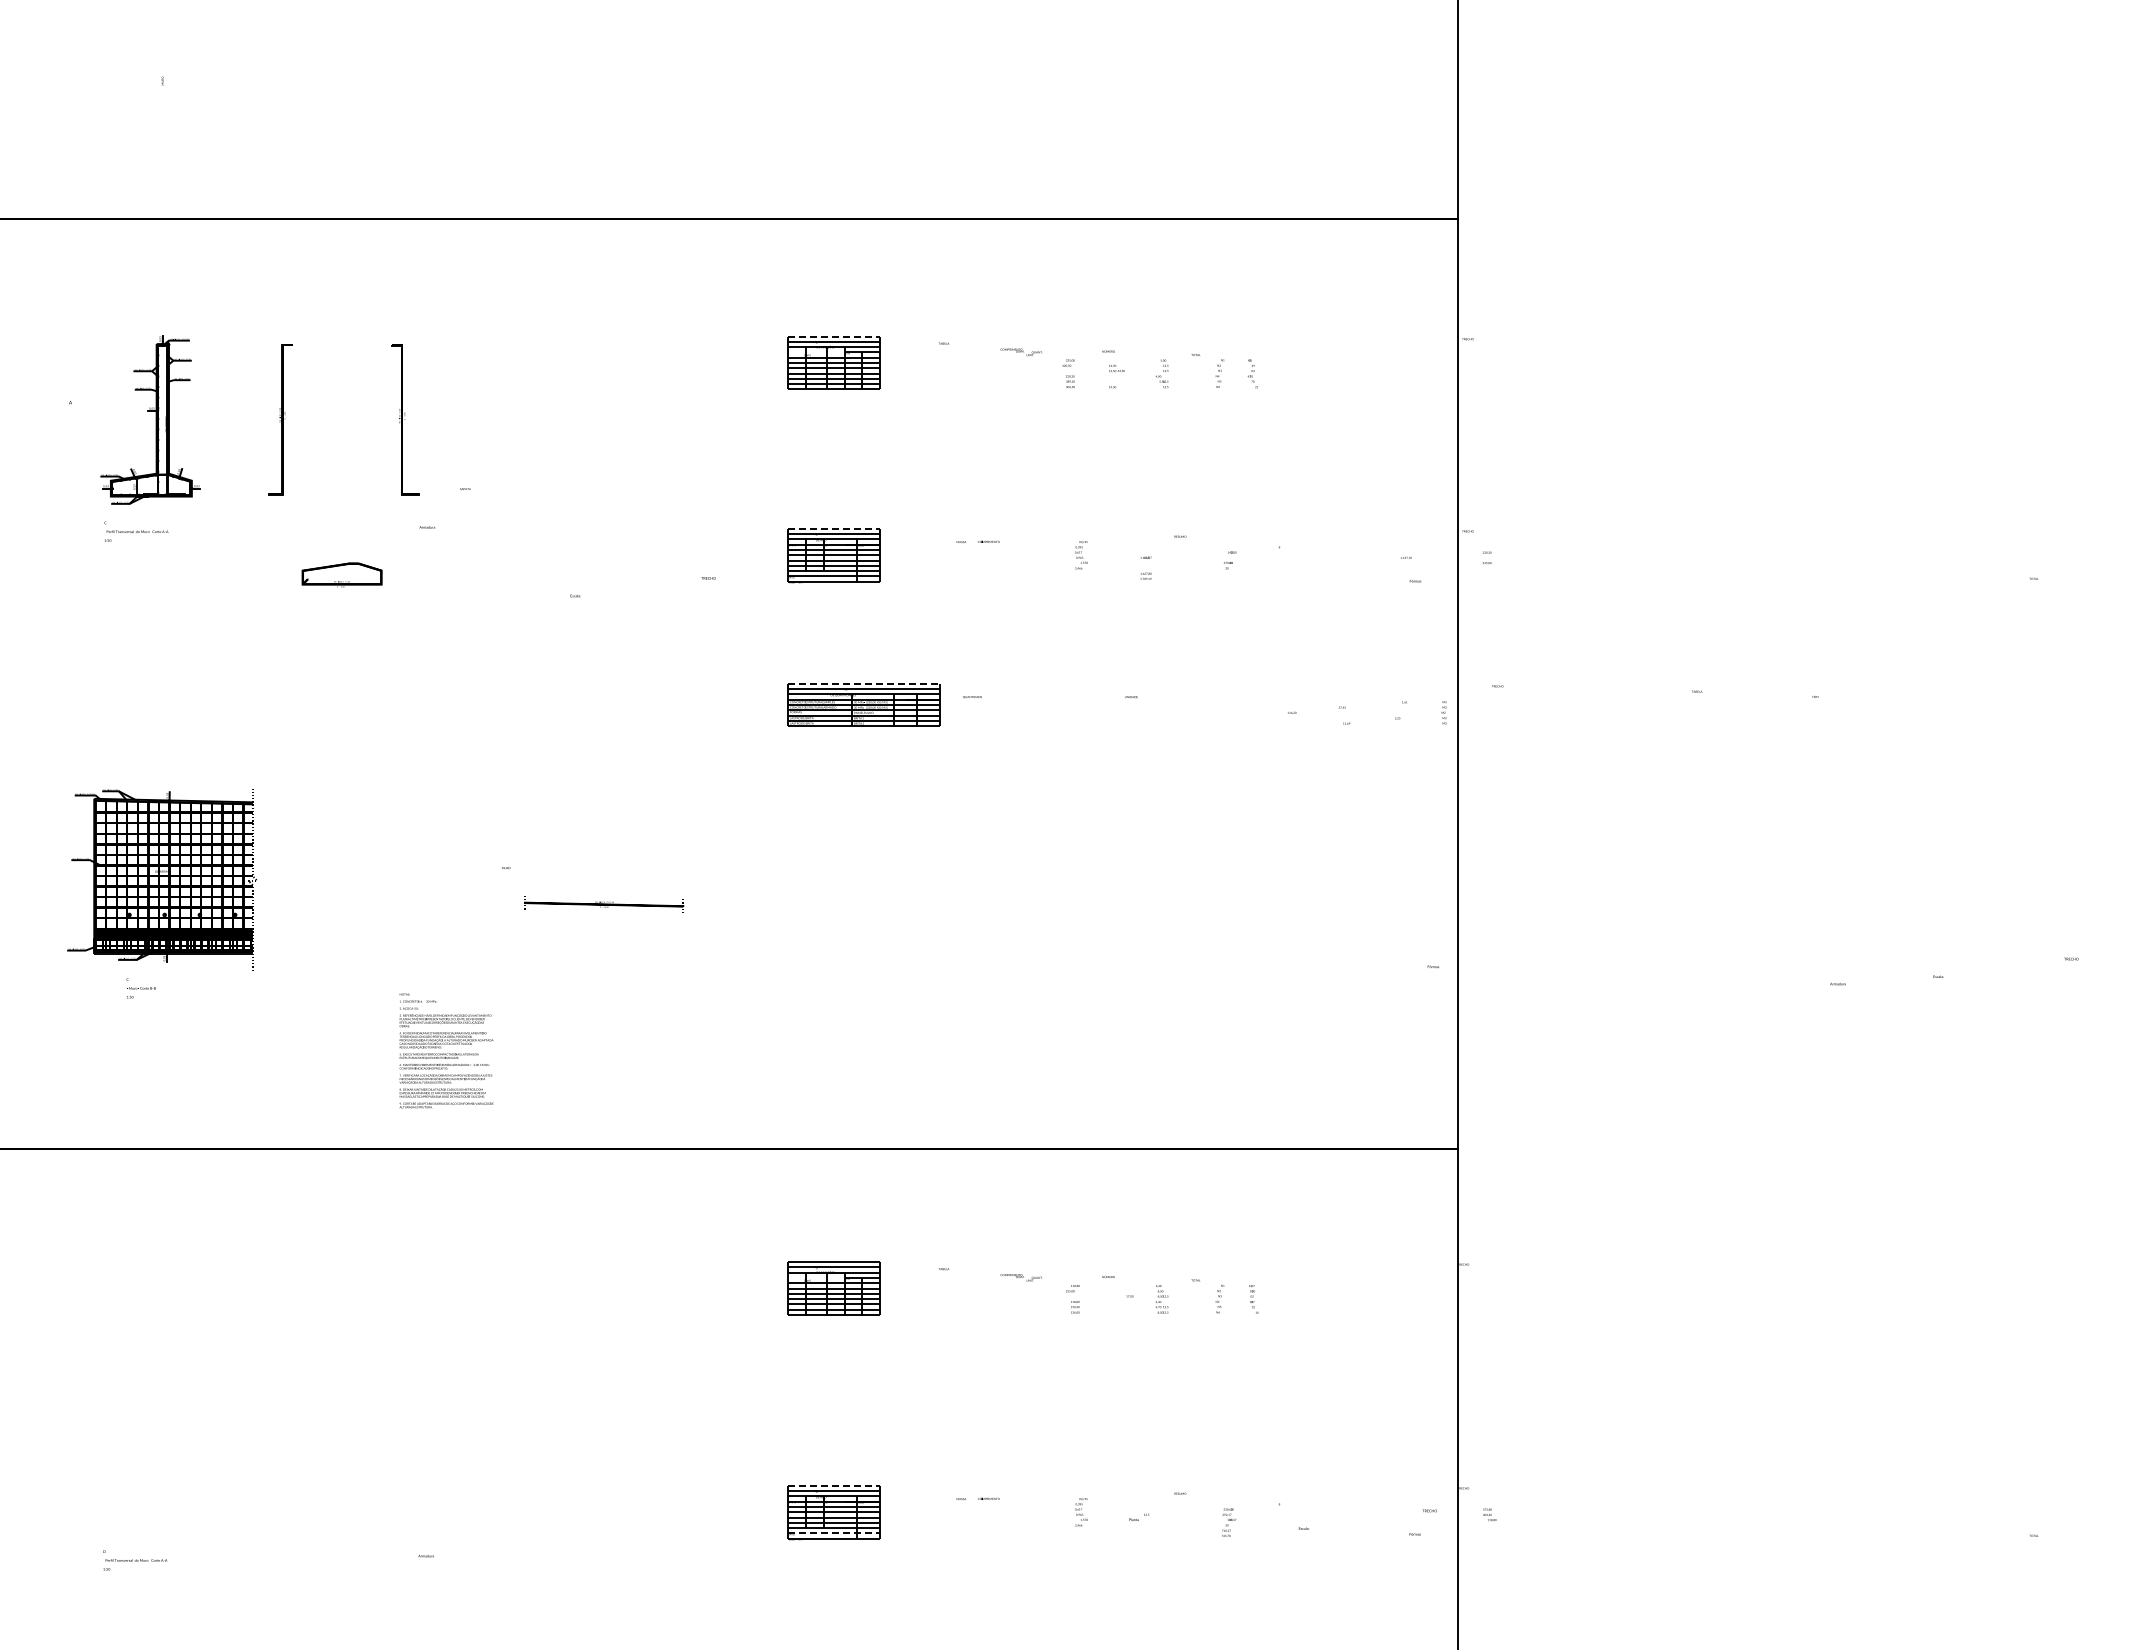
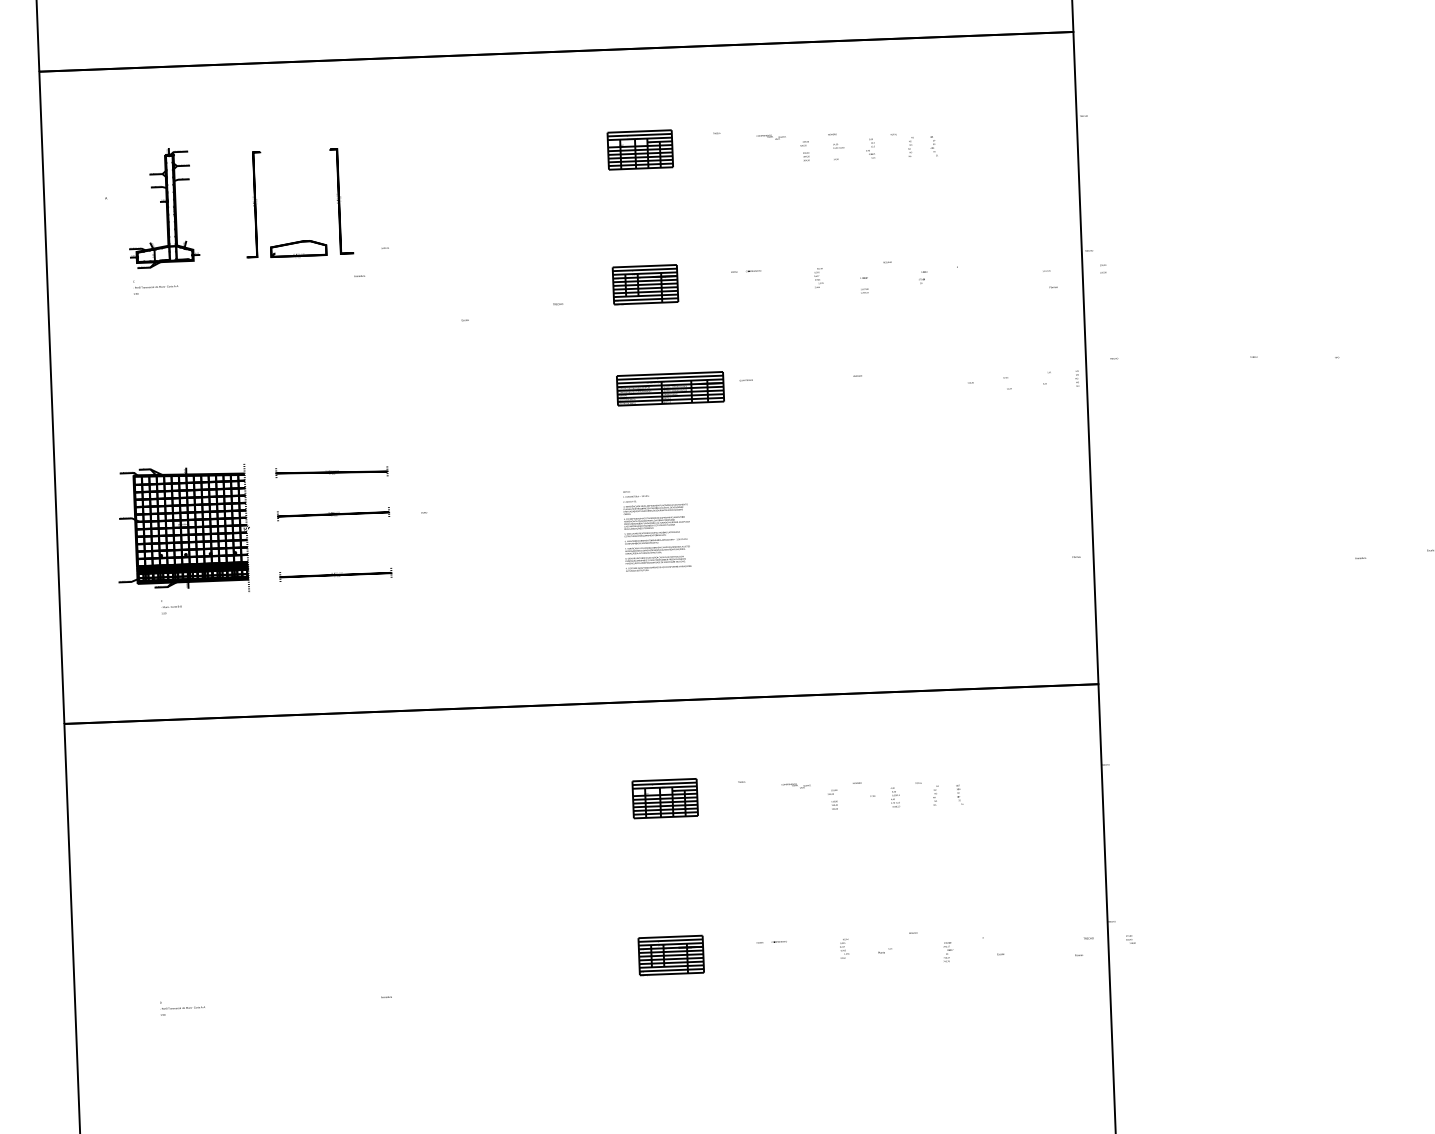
line: (834, 336) -> (639, 131), dashed -> solid
line: (834, 528) -> (645, 265), dashed -> solid
part: (341, 574) -> (298, 249), moved
line: (864, 683) -> (670, 373), dashed -> solid
part: (376, 864) -> (333, 513), added
part: (604, 904) -> (332, 472), moved
part: (376, 951) -> (335, 574), added
text: (446, 1050) -> (657, 530), moved
line: (834, 1485) -> (670, 936), dashed -> solid
line: (834, 1533) -> (672, 970), dashed -> solid

